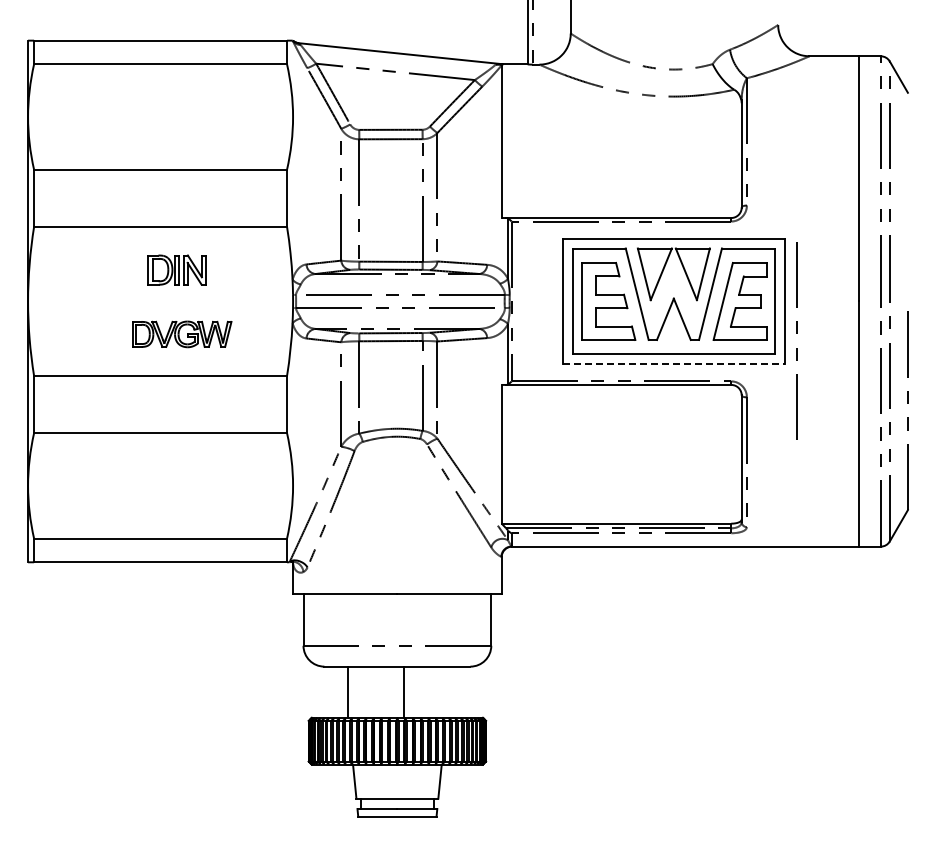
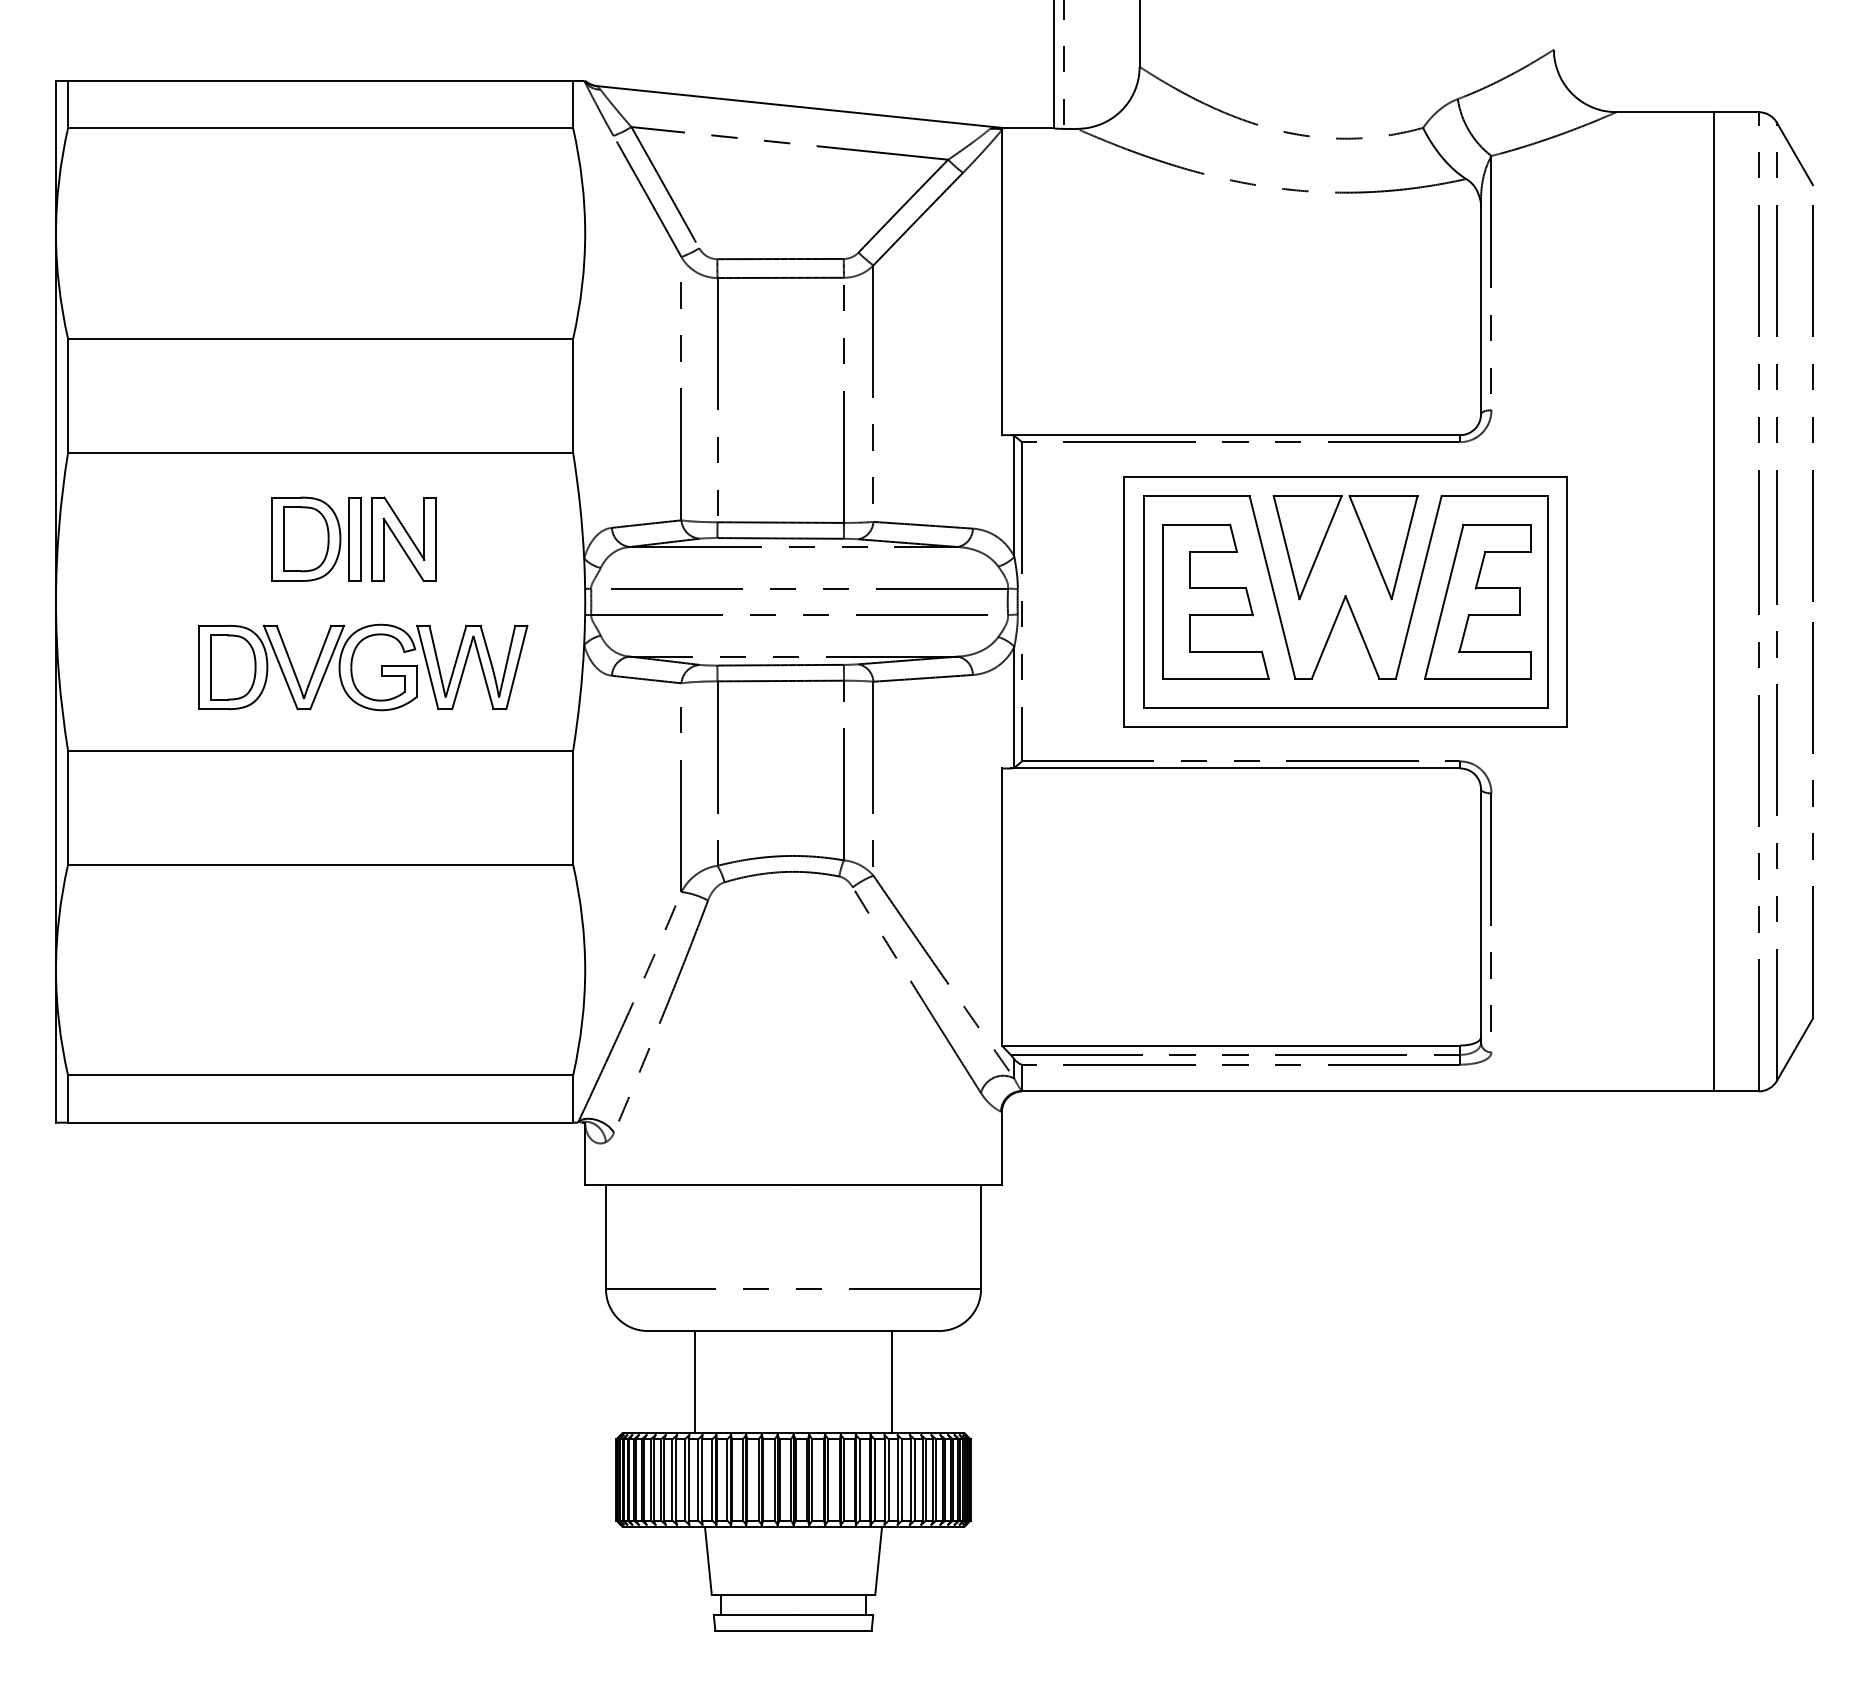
part: (176, 269) -> (352, 537), size x1.43
line: (796, 333) -> (1812, 388), moved
part: (182, 334) -> (364, 667), size x1.67
line: (673, 364) -> (1344, 727), dashed -> solid
line: (403, 691) -> (891, 1380), moved

